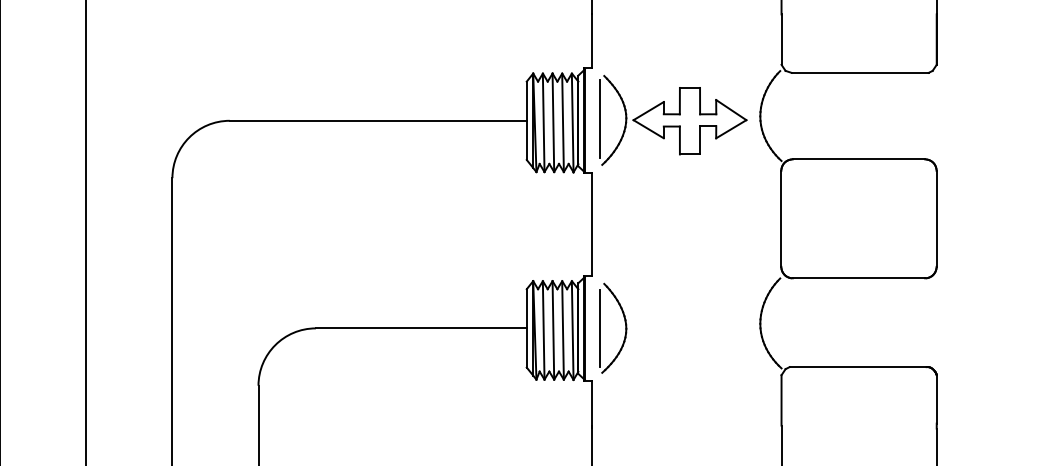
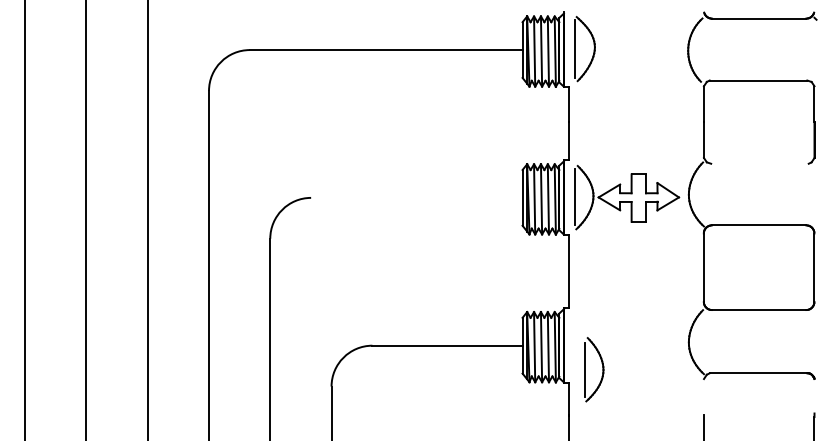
line: (859, 72) -> (759, 163), removed
line: (377, 120) -> (416, 197), removed
part: (624, 328) -> (602, 369), moved
line: (780, 399) -> (703, 396), removed
line: (936, 399) -> (814, 396), removed

